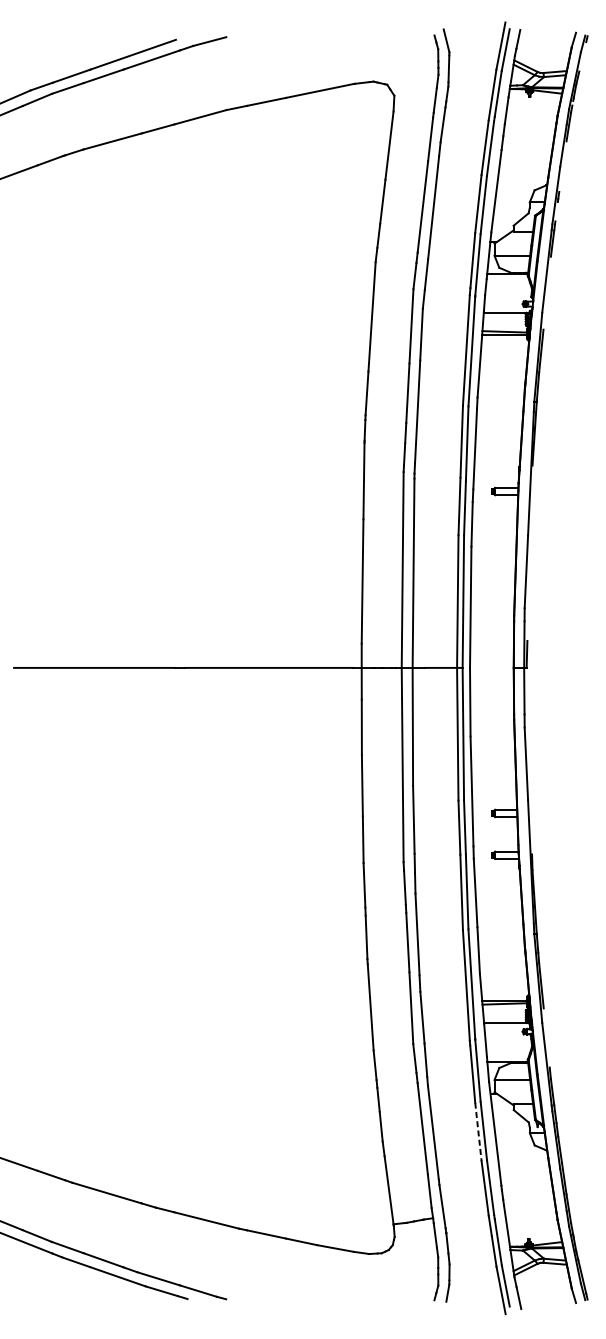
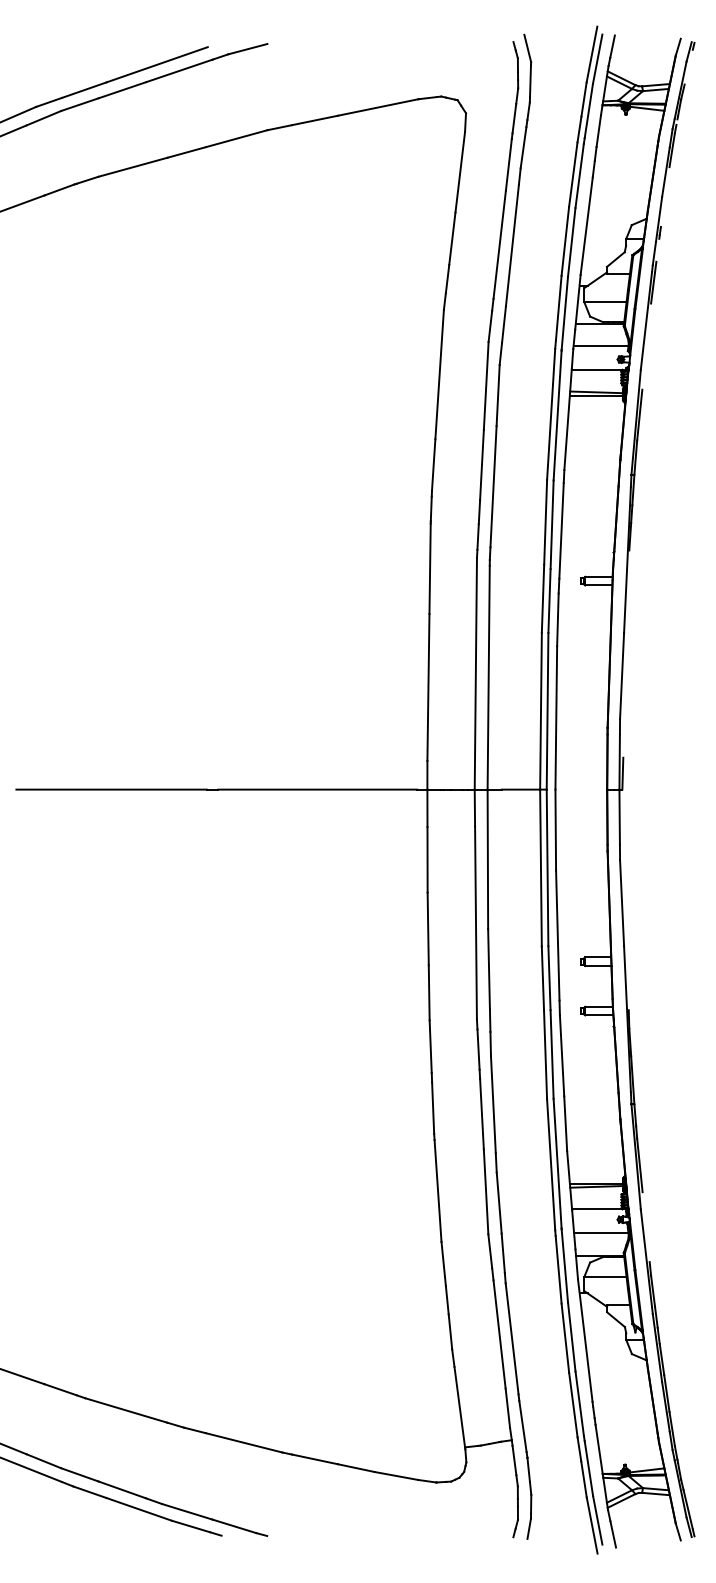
line: (508, 292) -> (600, 345), added
line: (508, 1043) -> (601, 1233), added
line: (478, 1132) -> (565, 1338), dashed -> solid

